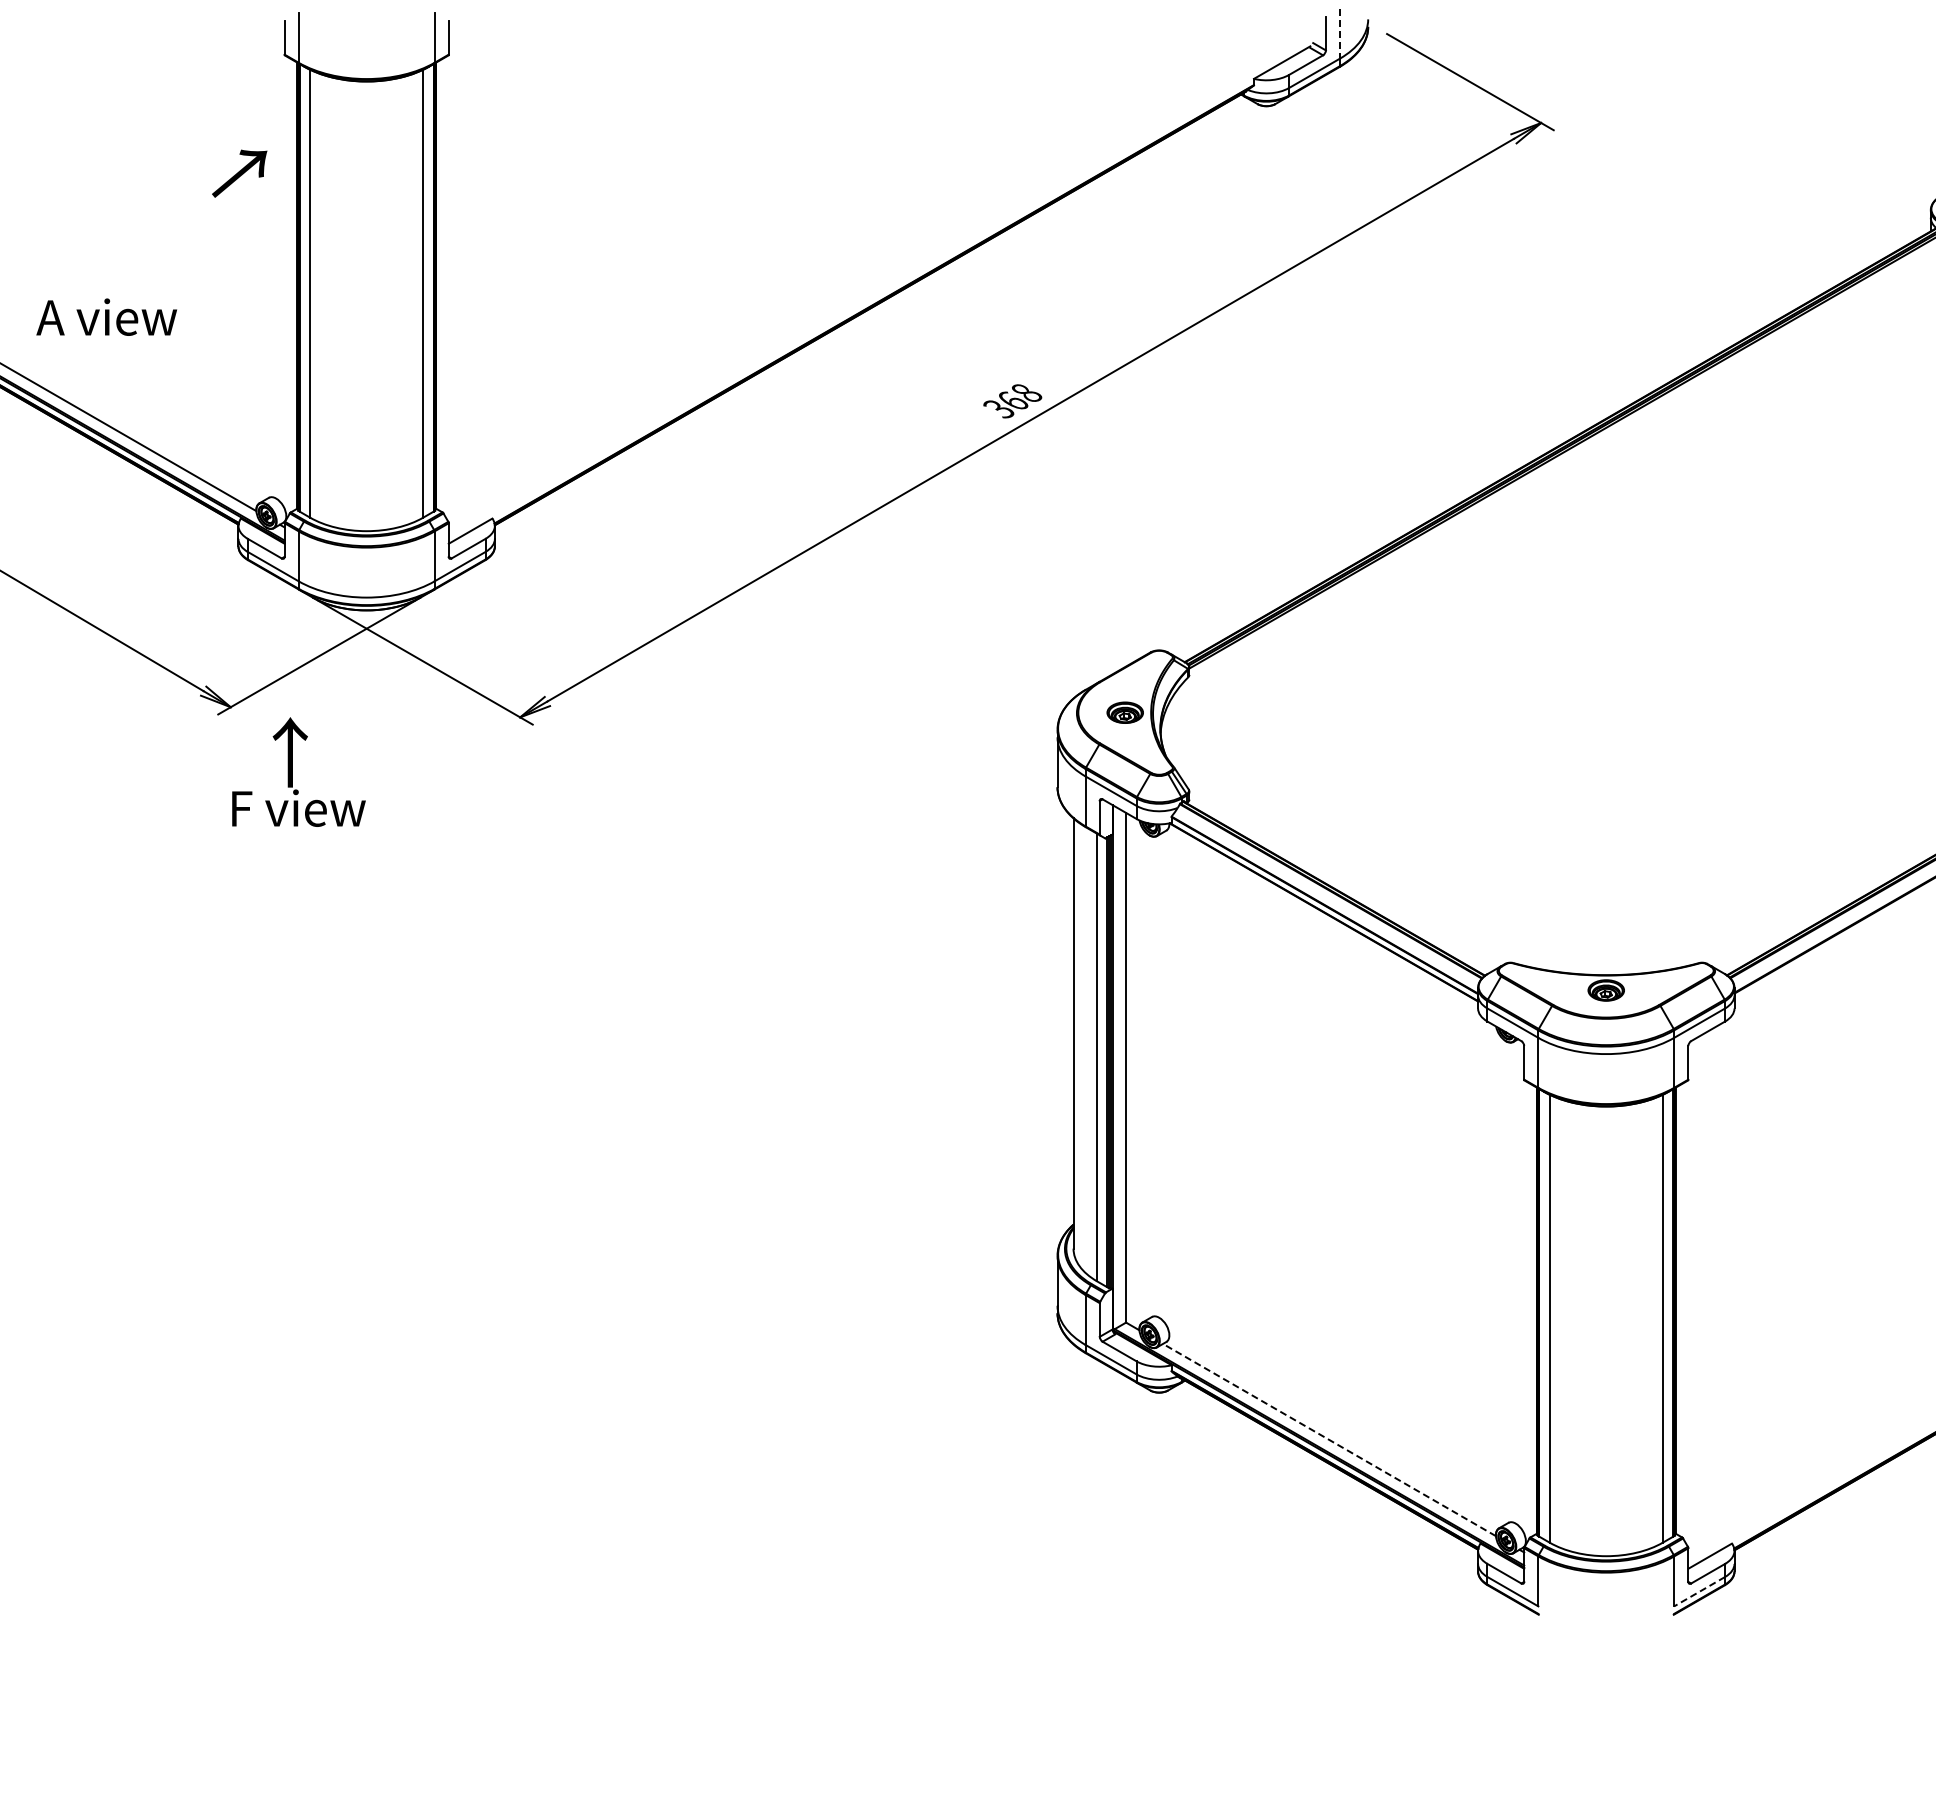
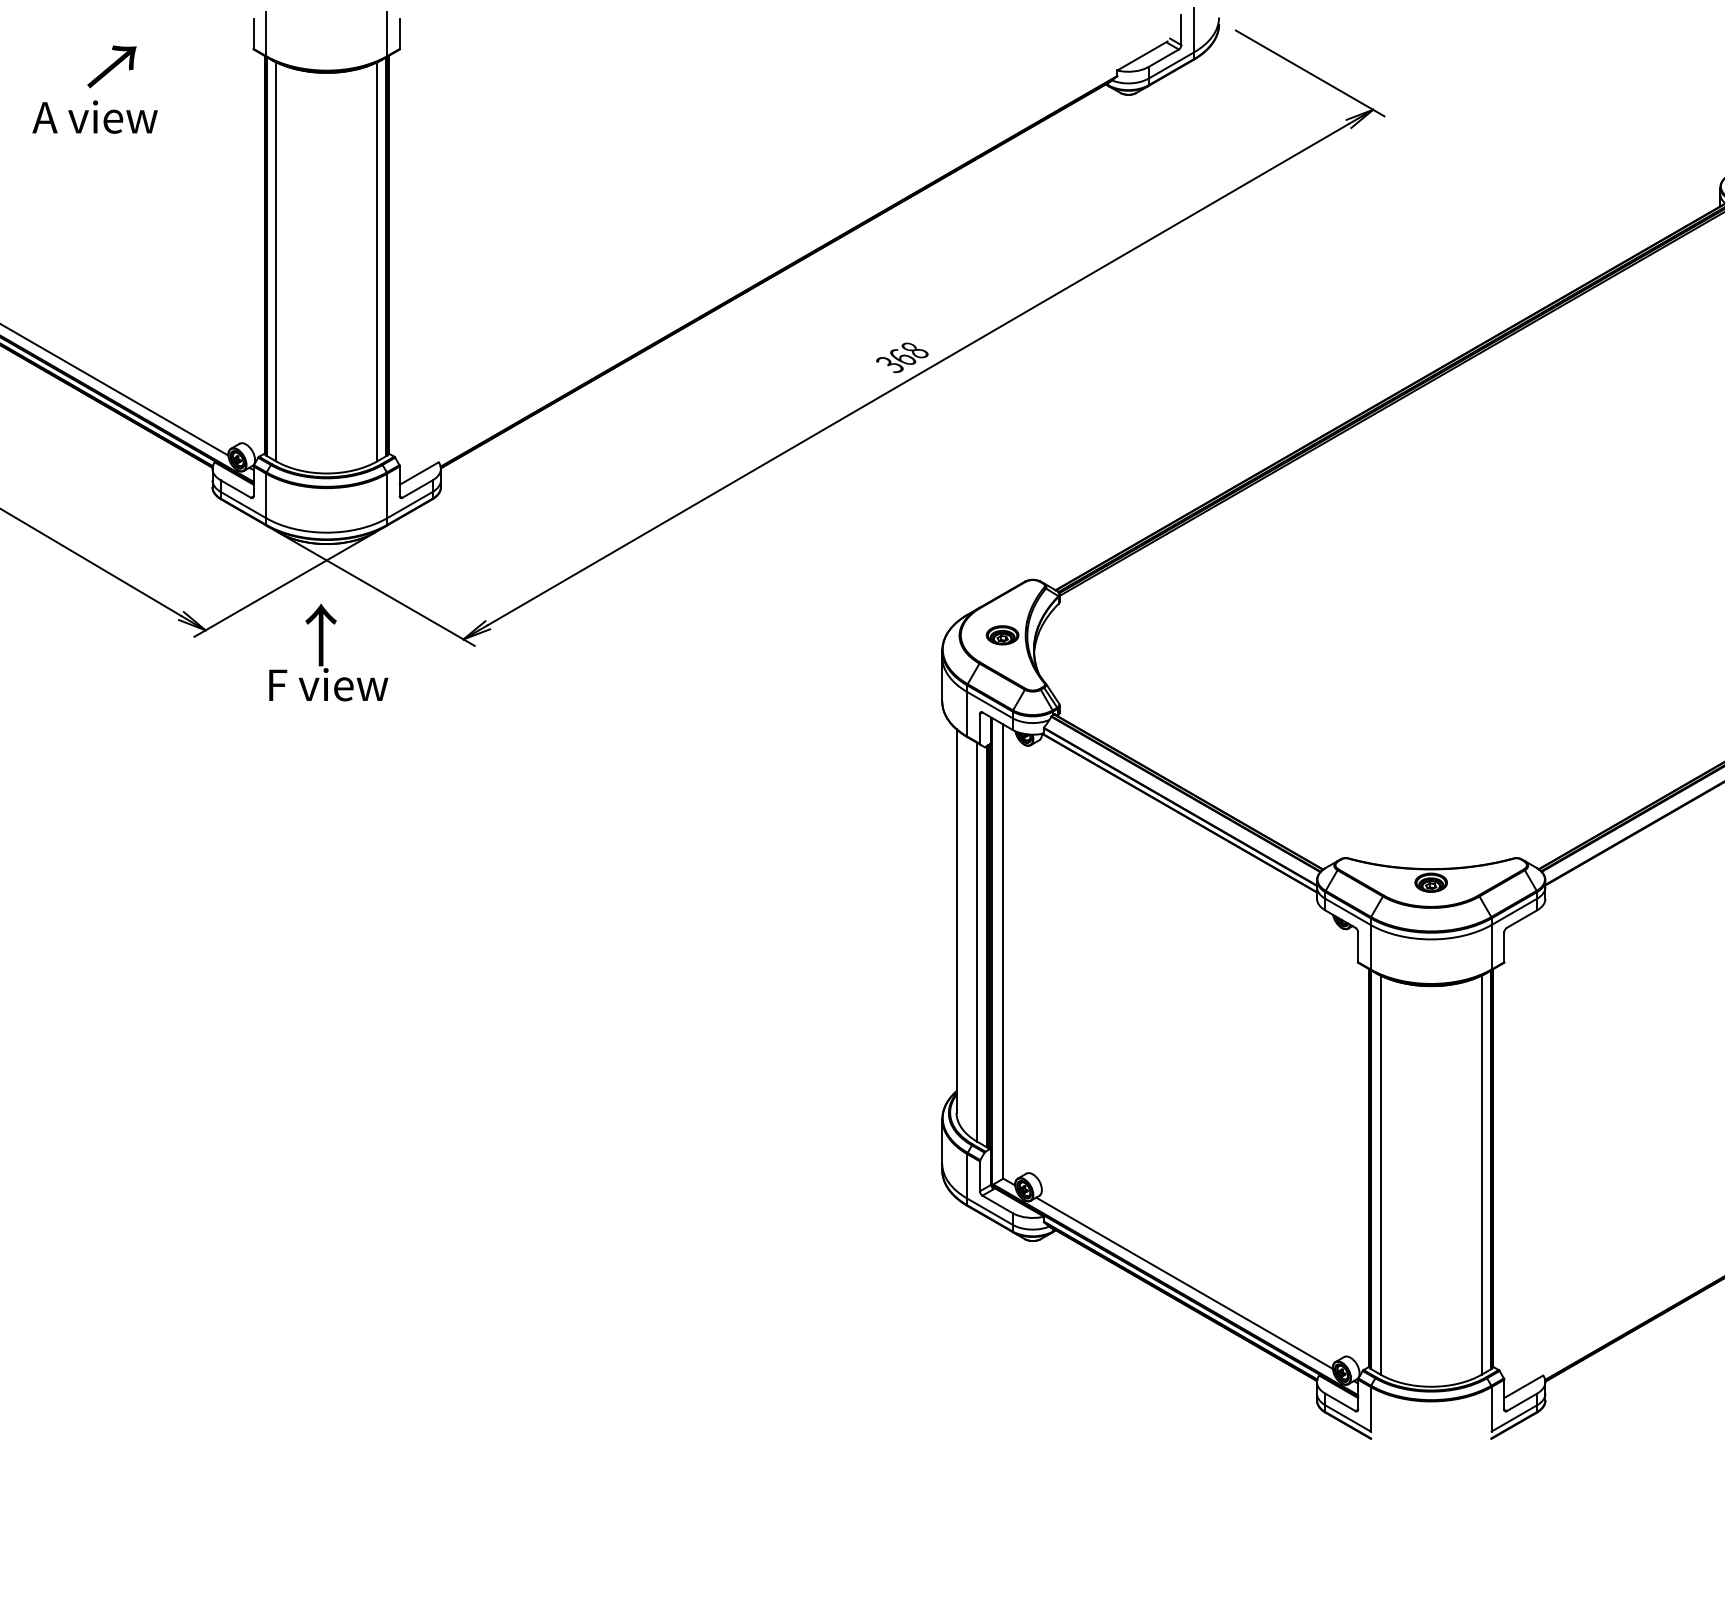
line: (1340, 33) -> (1194, 30), dashed -> solid
text: (239, 173) -> (111, 66), moved
text: (106, 316) -> (94, 116), moved
text: (298, 771) -> (328, 651), moved
line: (1329, 1439) -> (1184, 1282), dashed -> solid
line: (1699, 1591) -> (1514, 1418), dashed -> solid

